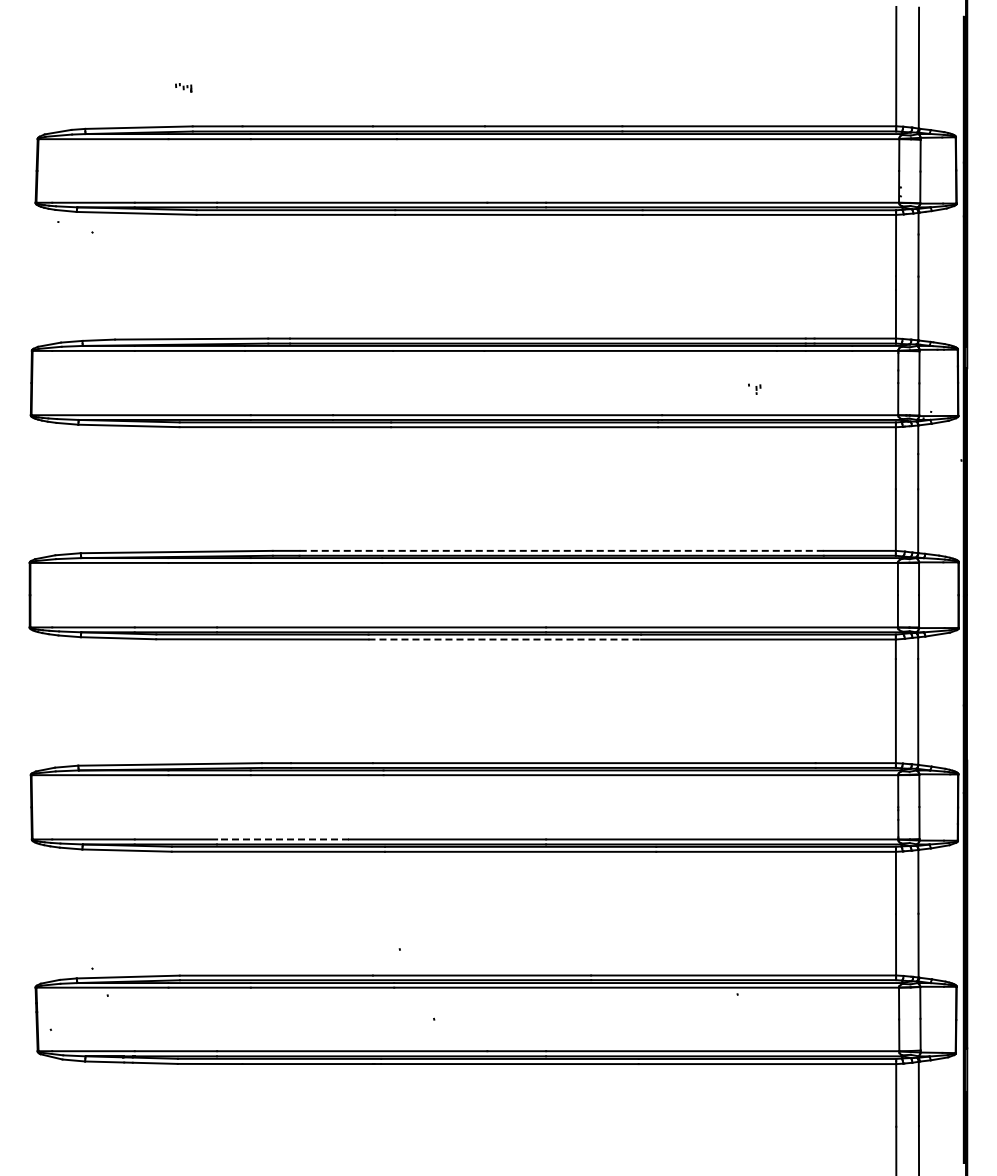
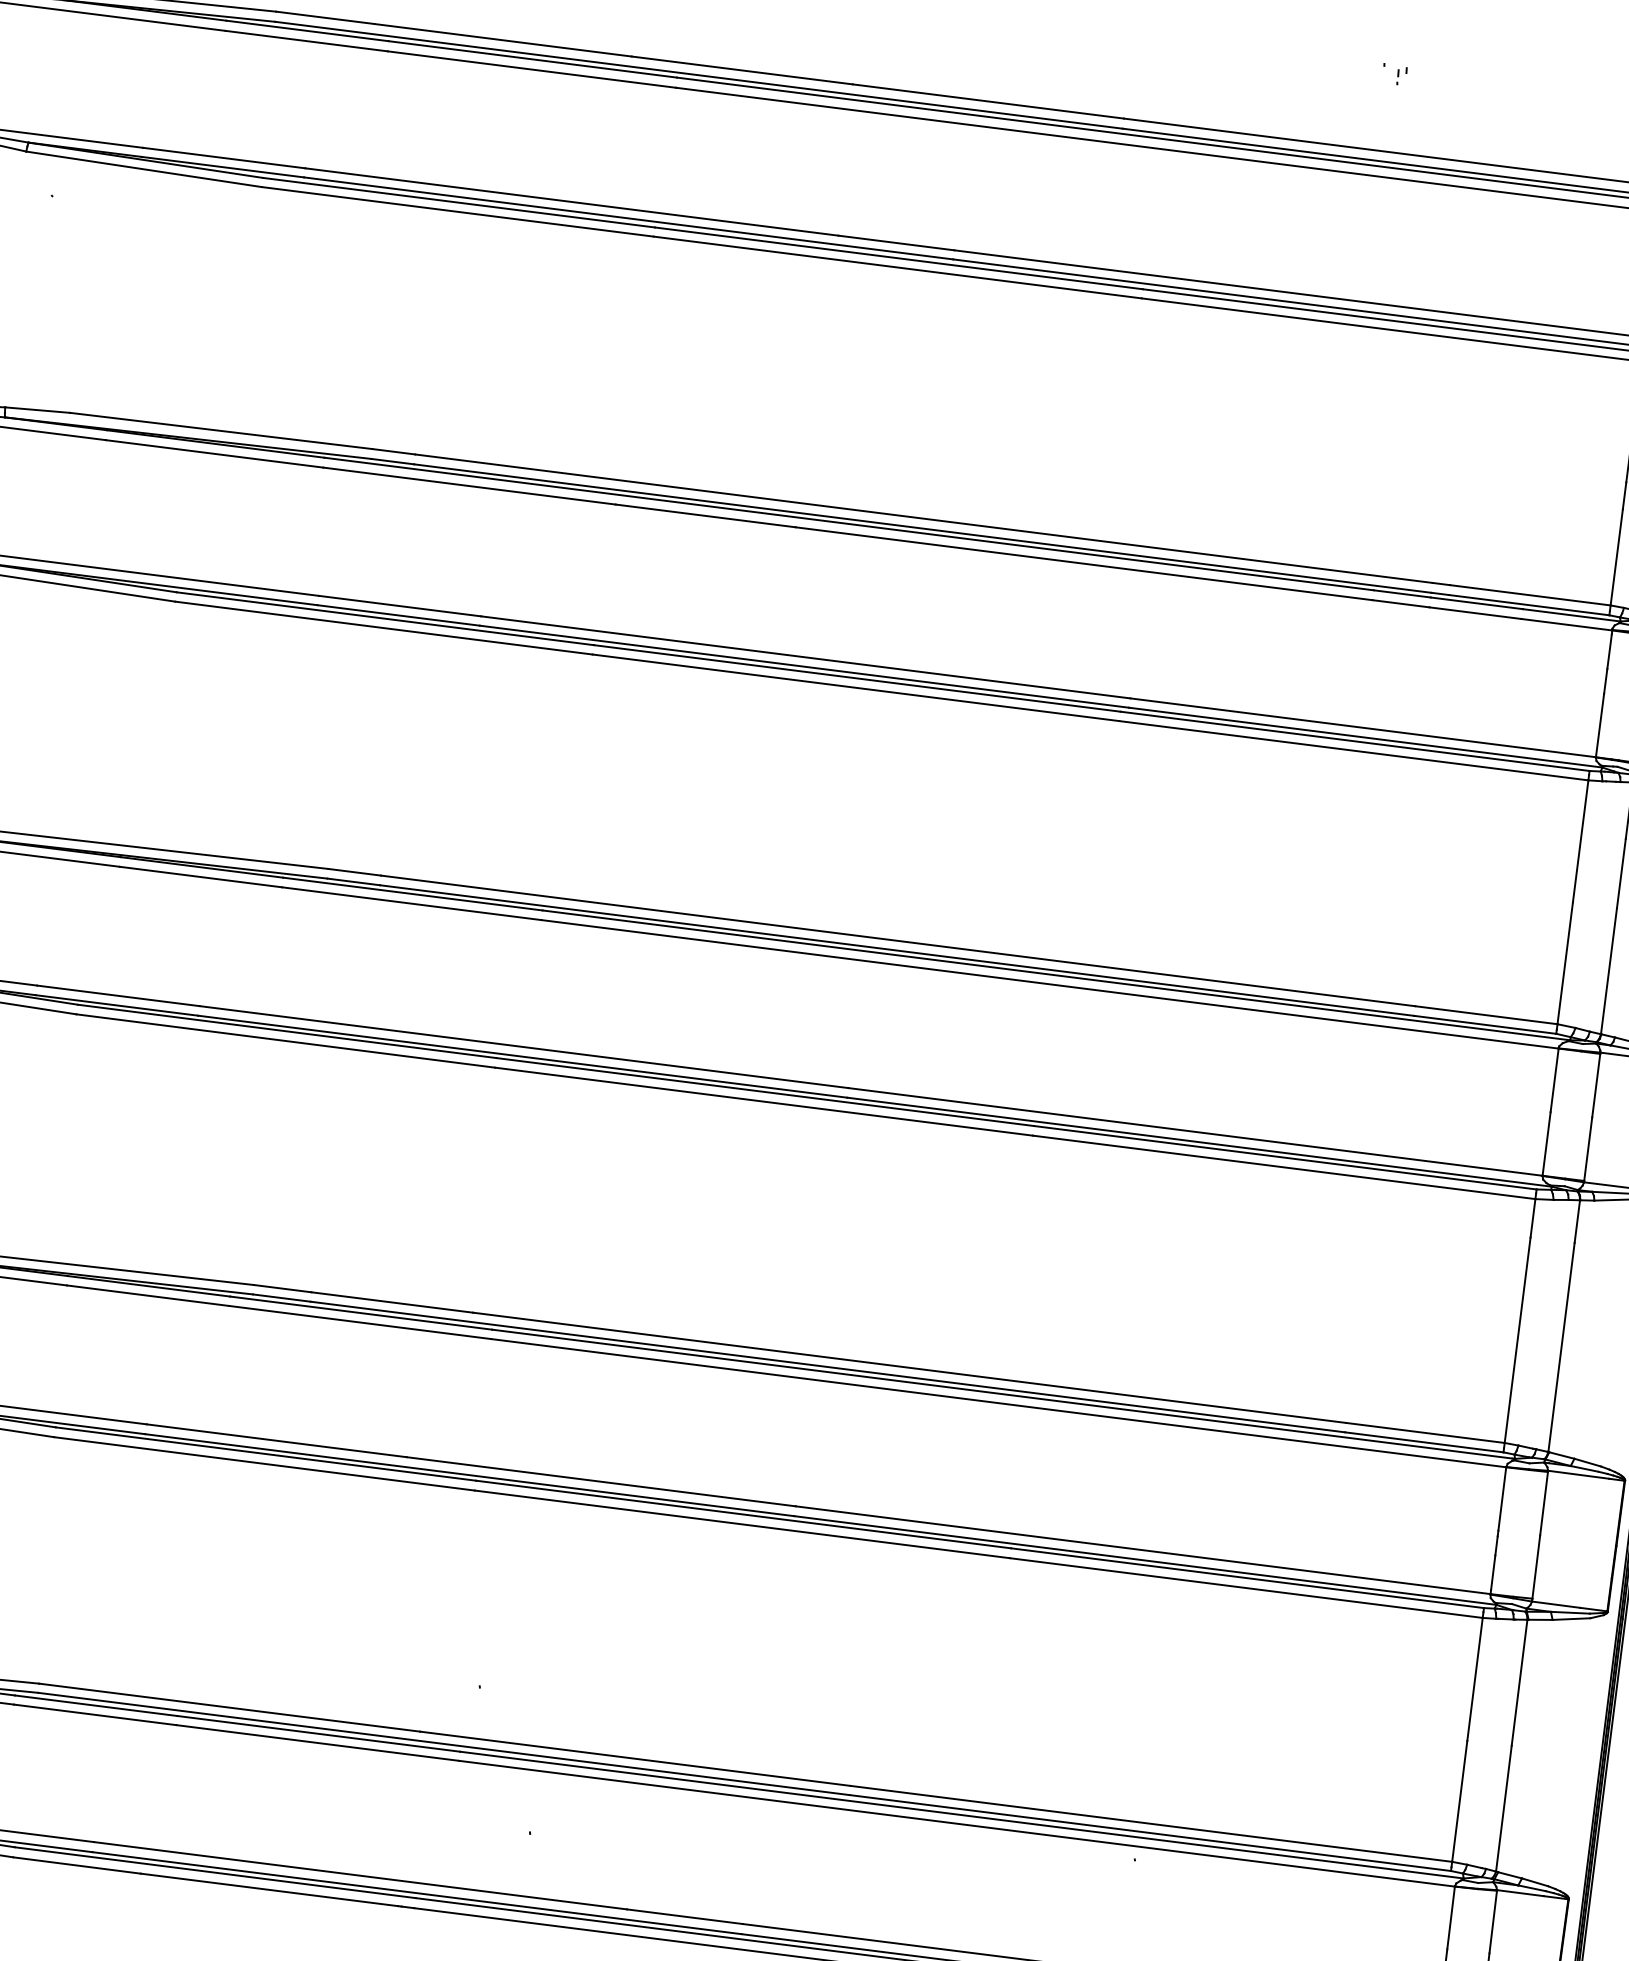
part: (754, 388) -> (1394, 72), moved
line: (561, 550) -> (898, 940), dashed -> solid
line: (505, 639) -> (765, 1101), dashed -> solid
line: (283, 839) -> (277, 1440), dashed -> solid

